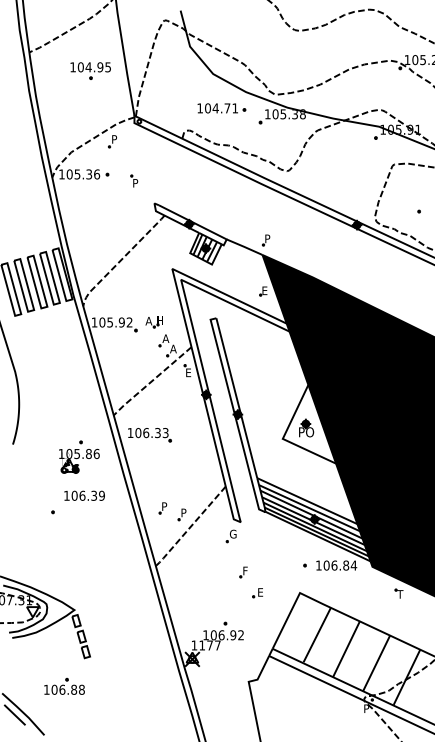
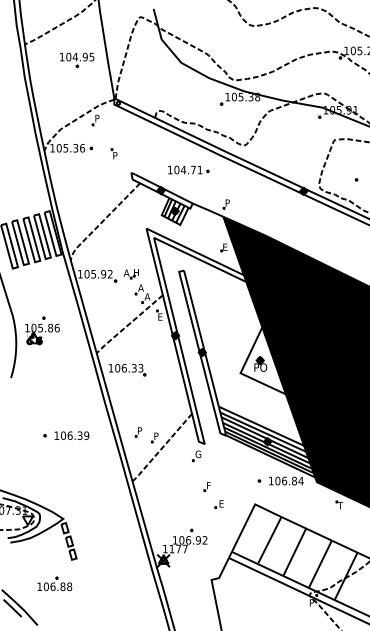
part: (221, 107) -> (188, 169), moved
part: (79, 456) -> (42, 330), moved
text: (84, 495) -> (71, 435), moved

